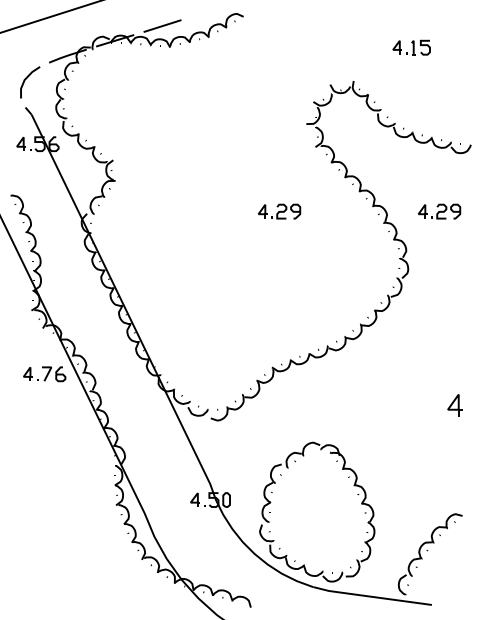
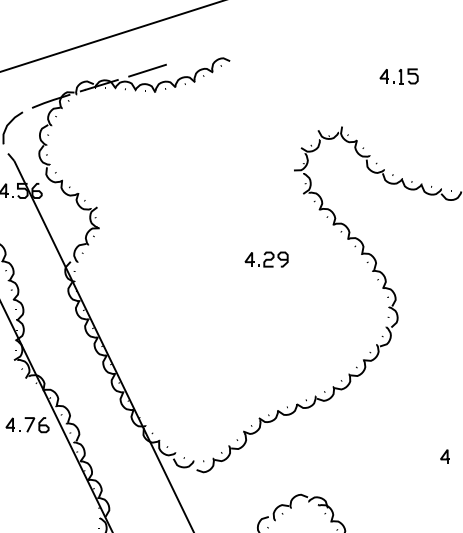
part: (411, 47) -> (398, 76), moved
part: (439, 211) -> (429, 259), removed
part: (454, 404) -> (444, 455), size x0.62

